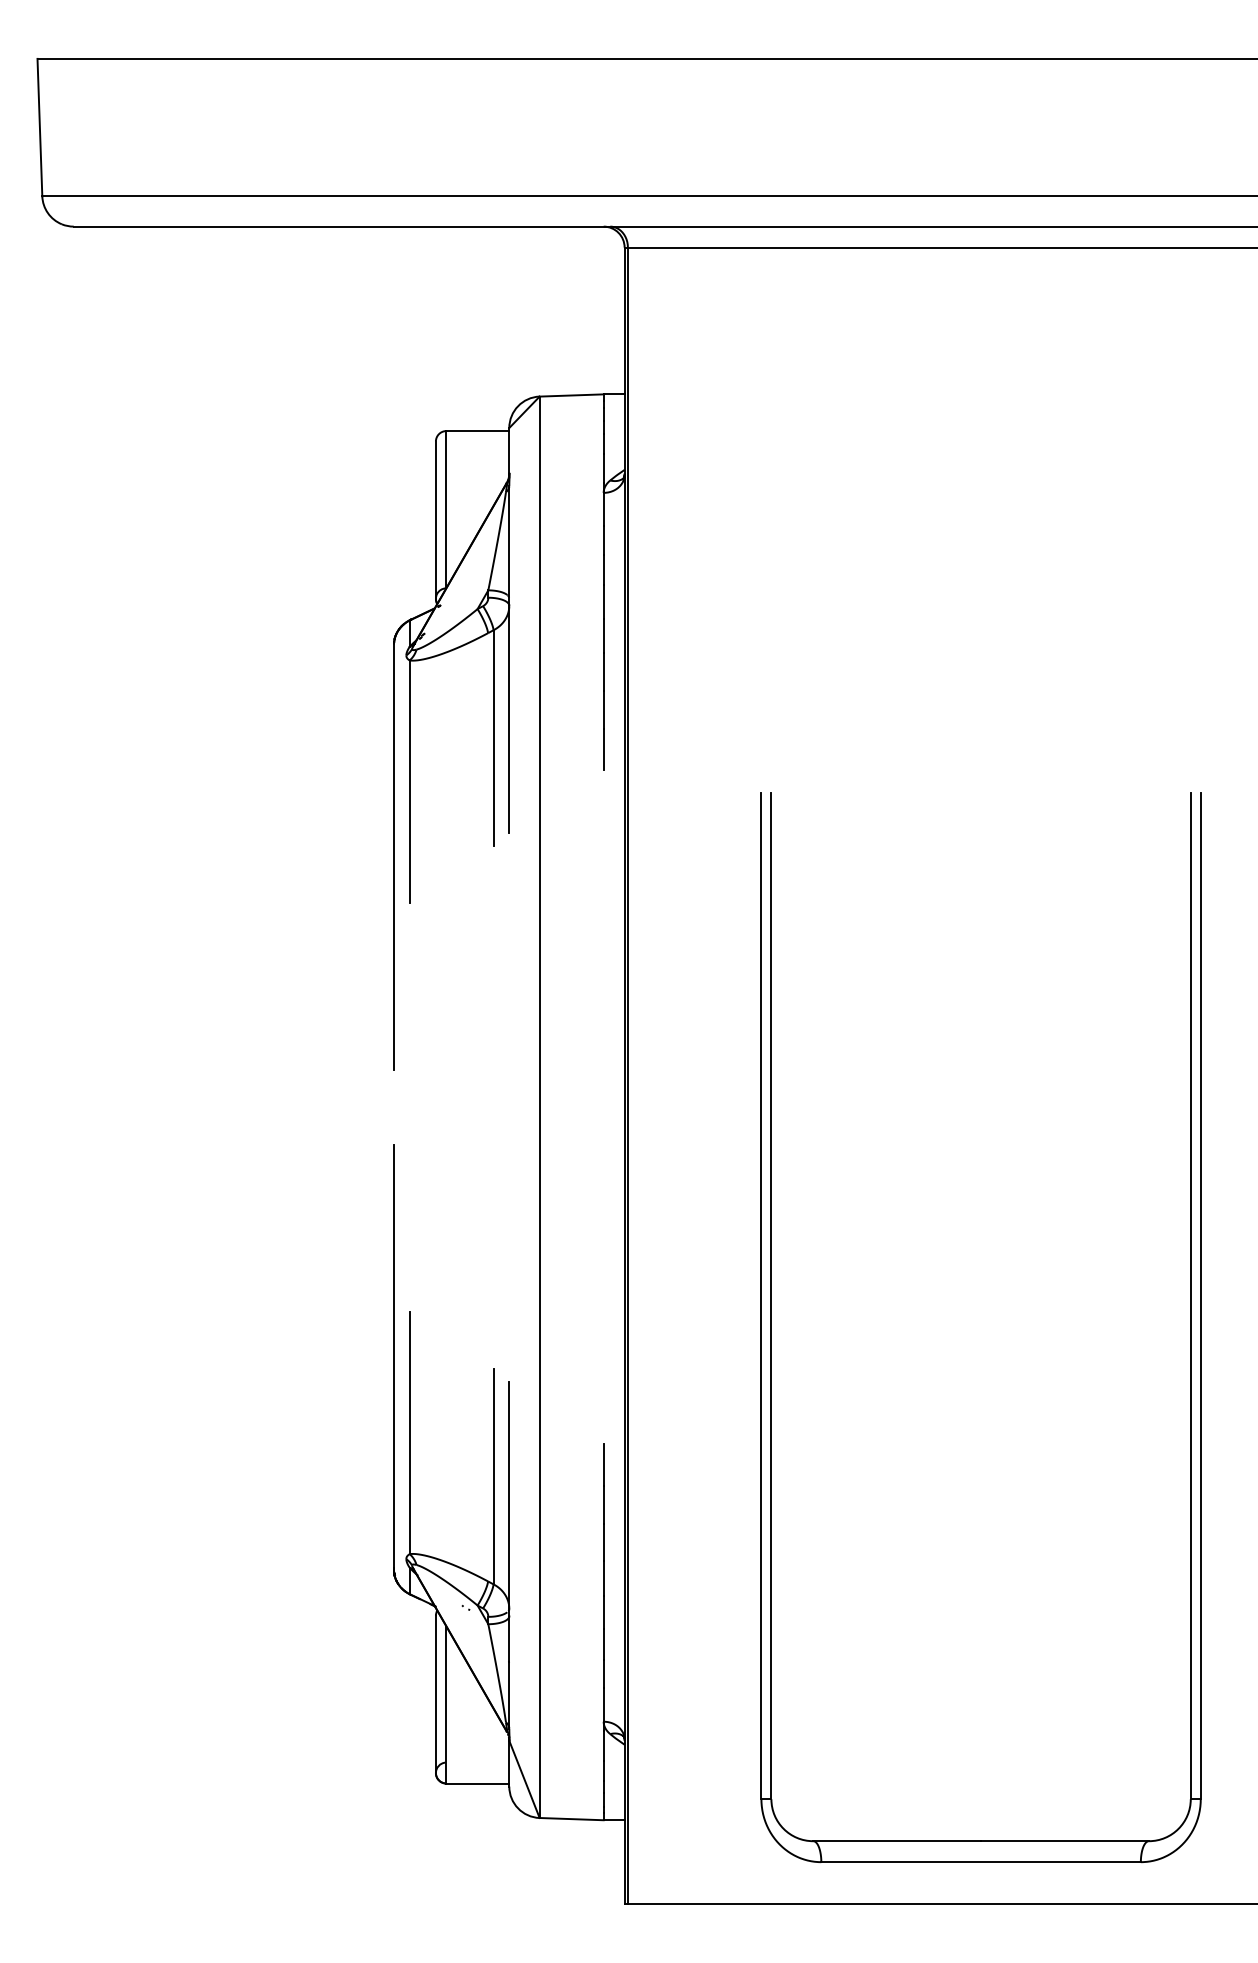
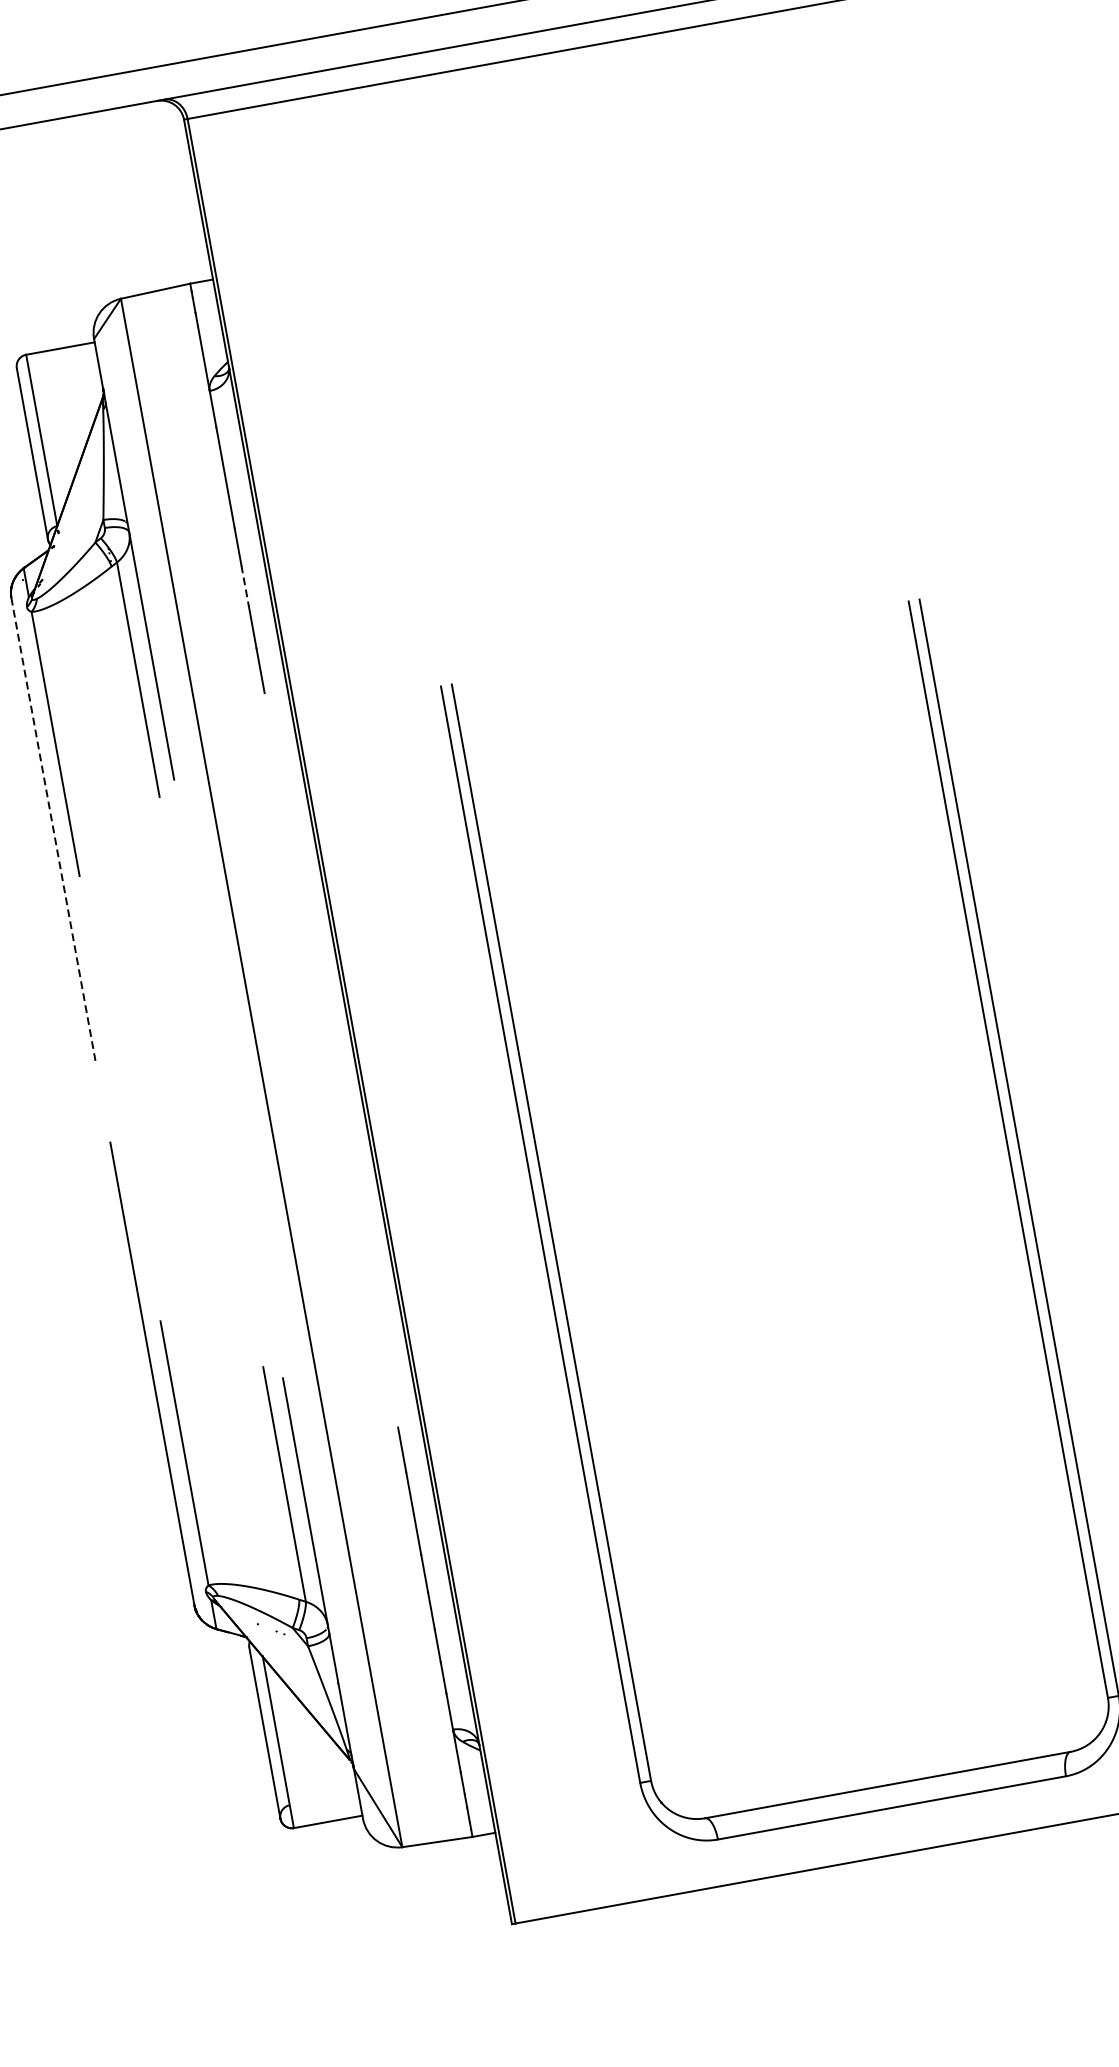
line: (603, 671) -> (244, 585), solid -> dashed
line: (393, 857) -> (52, 829), solid -> dashed

